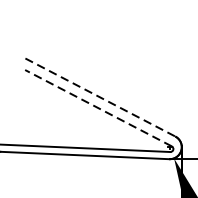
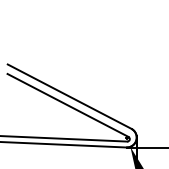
line: (100, 97) -> (69, 96), dashed -> solid
line: (97, 108) -> (67, 105), dashed -> solid

